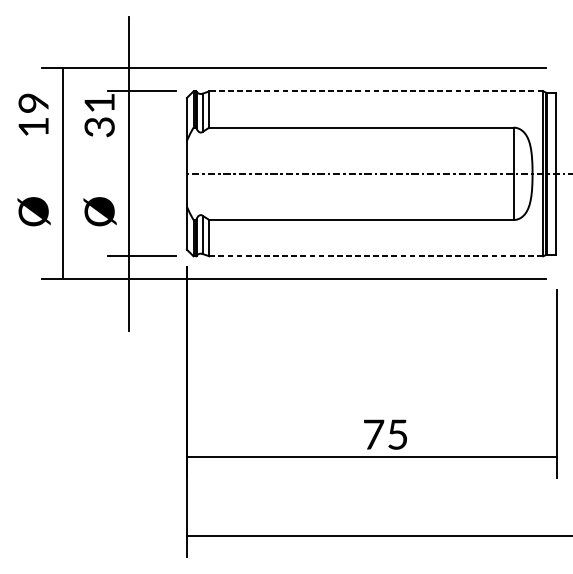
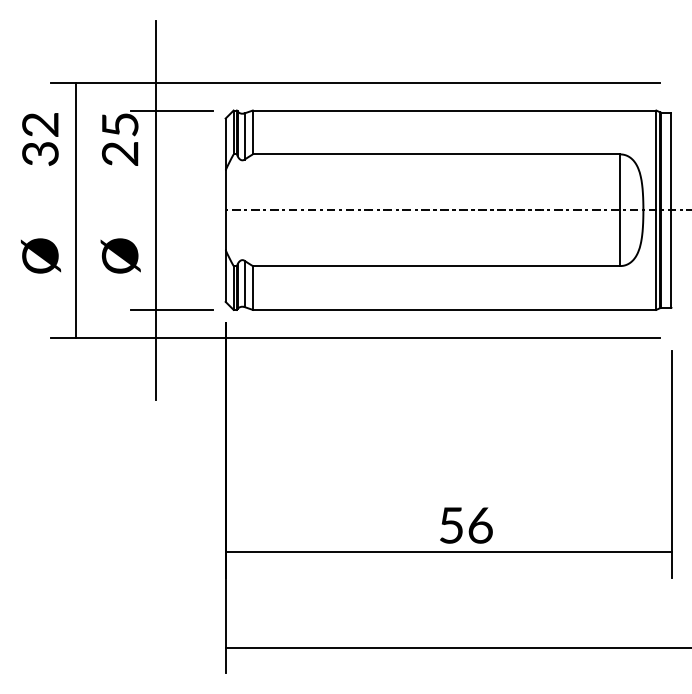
line: (376, 91) -> (454, 110), dashed -> solid
text: (33, 115) -> (40, 139), 19 -> 32
text: (99, 115) -> (120, 139), 31 -> 25
line: (376, 255) -> (454, 309), dashed -> solid
text: (385, 434) -> (465, 525), 75 -> 56

